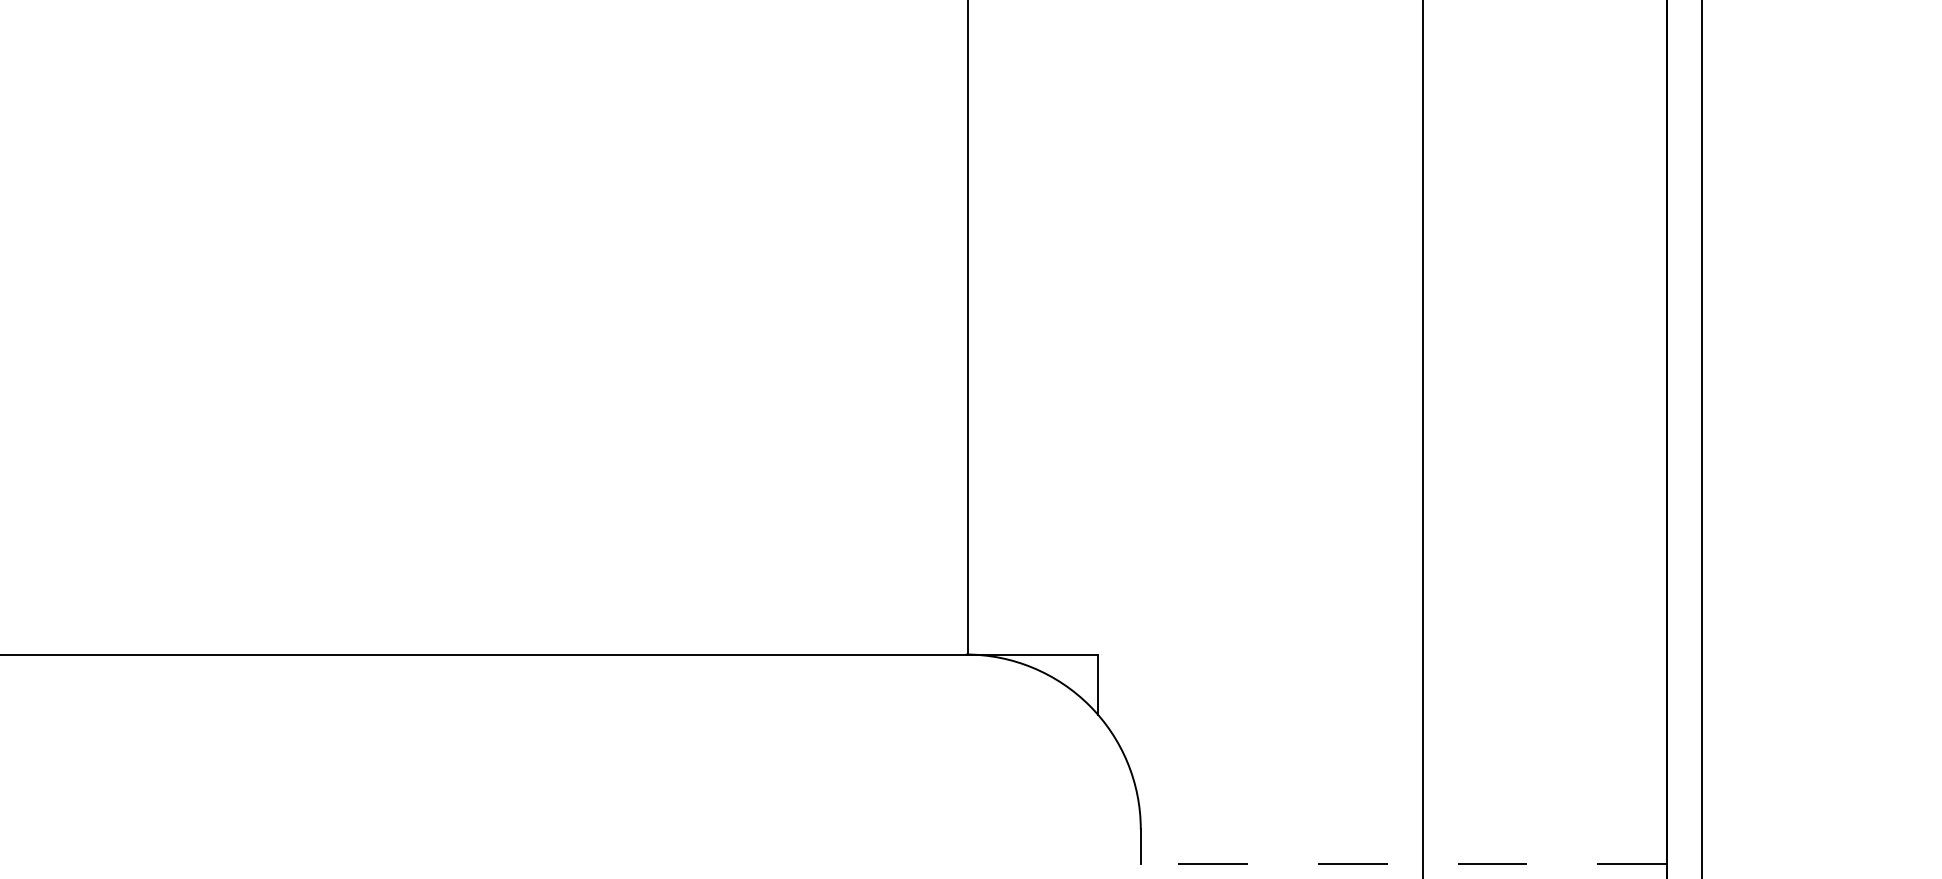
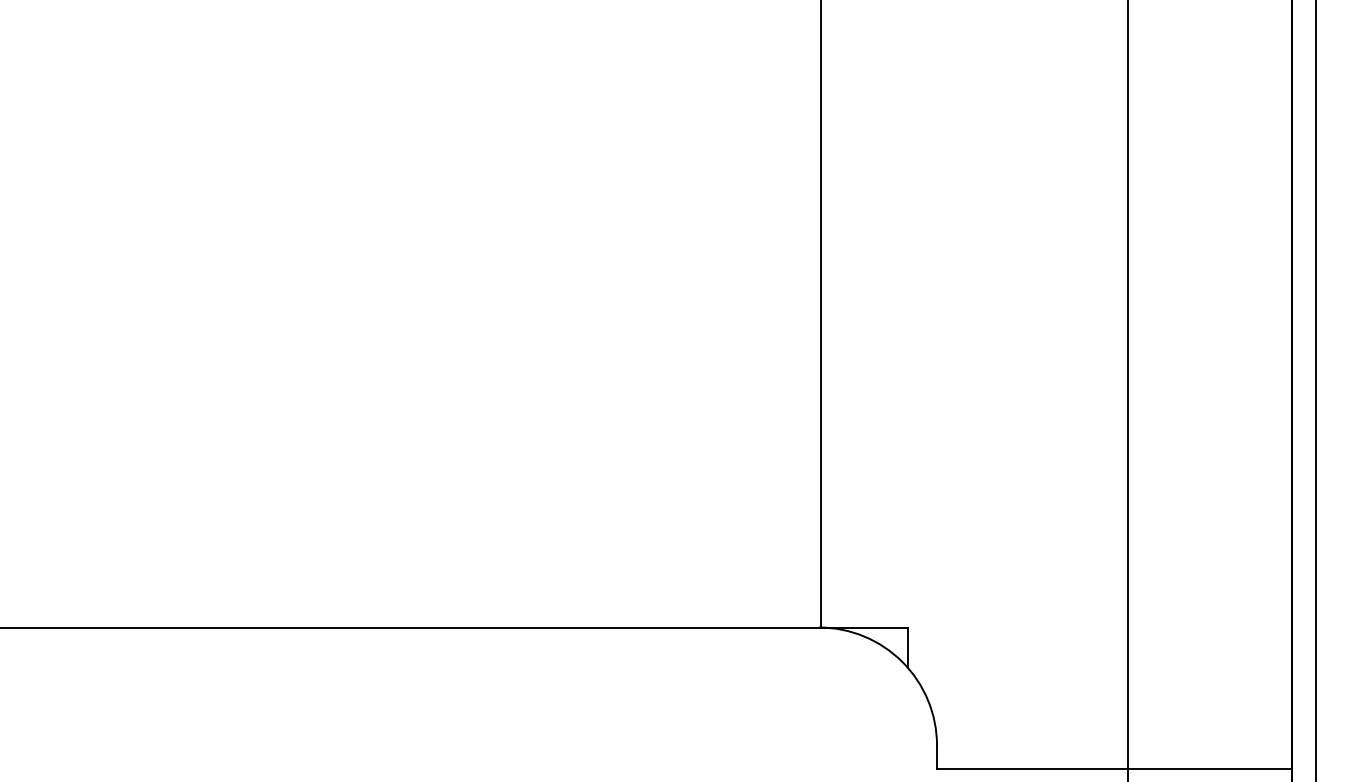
line: (1403, 864) -> (1114, 769), dashed -> solid

